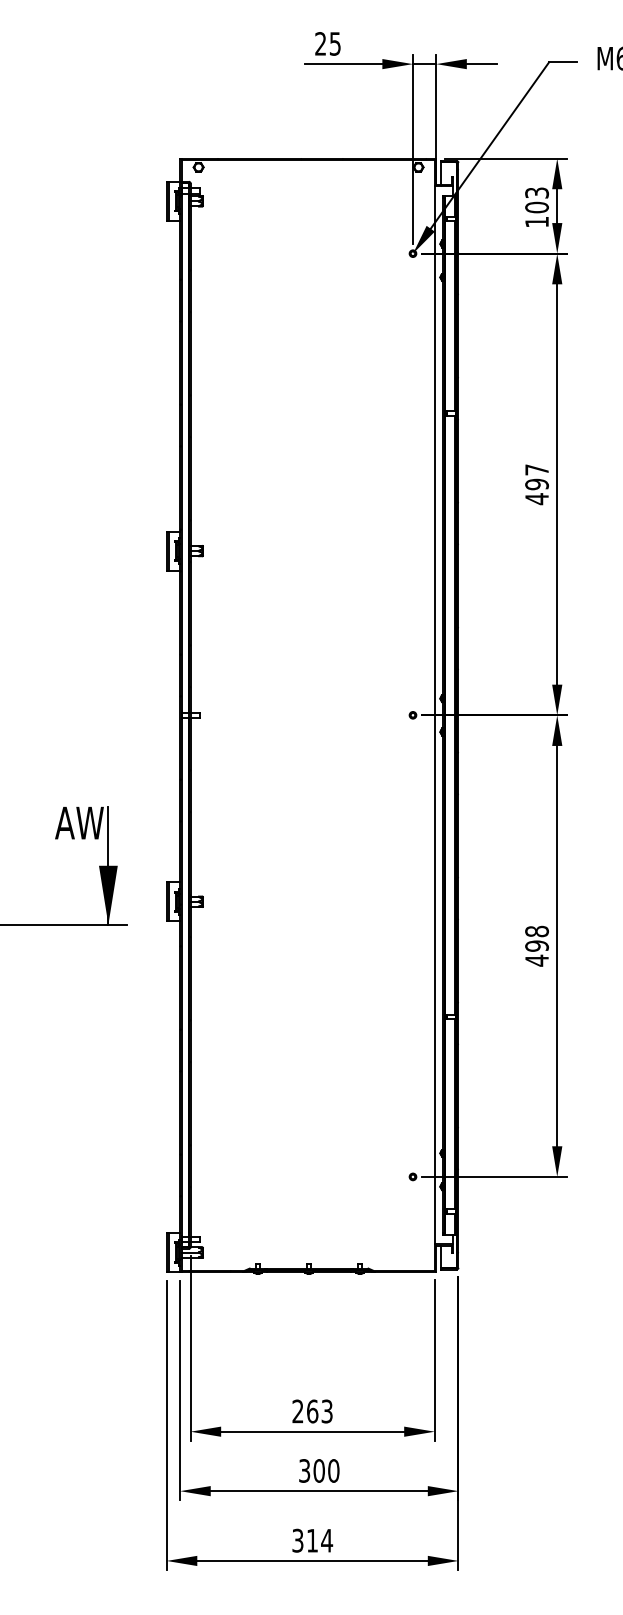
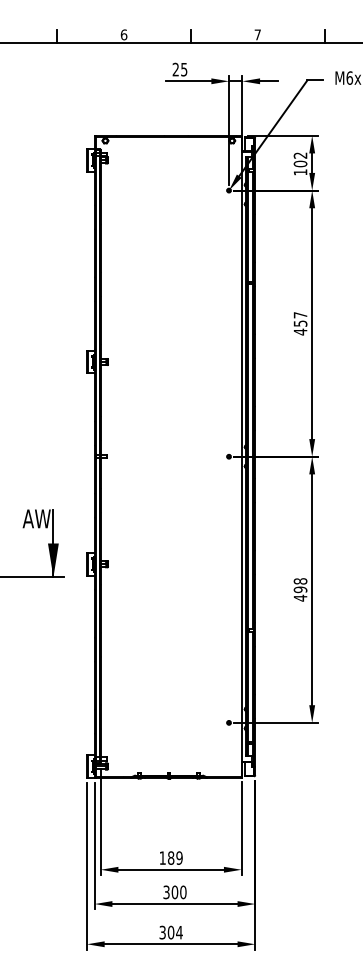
text: (536, 192) -> (300, 155), 103 -> 102
text: (535, 484) -> (299, 323), 497 -> 457
text: (311, 1410) -> (170, 857), 263 -> 189
text: (311, 1540) -> (170, 932), 314 -> 304

